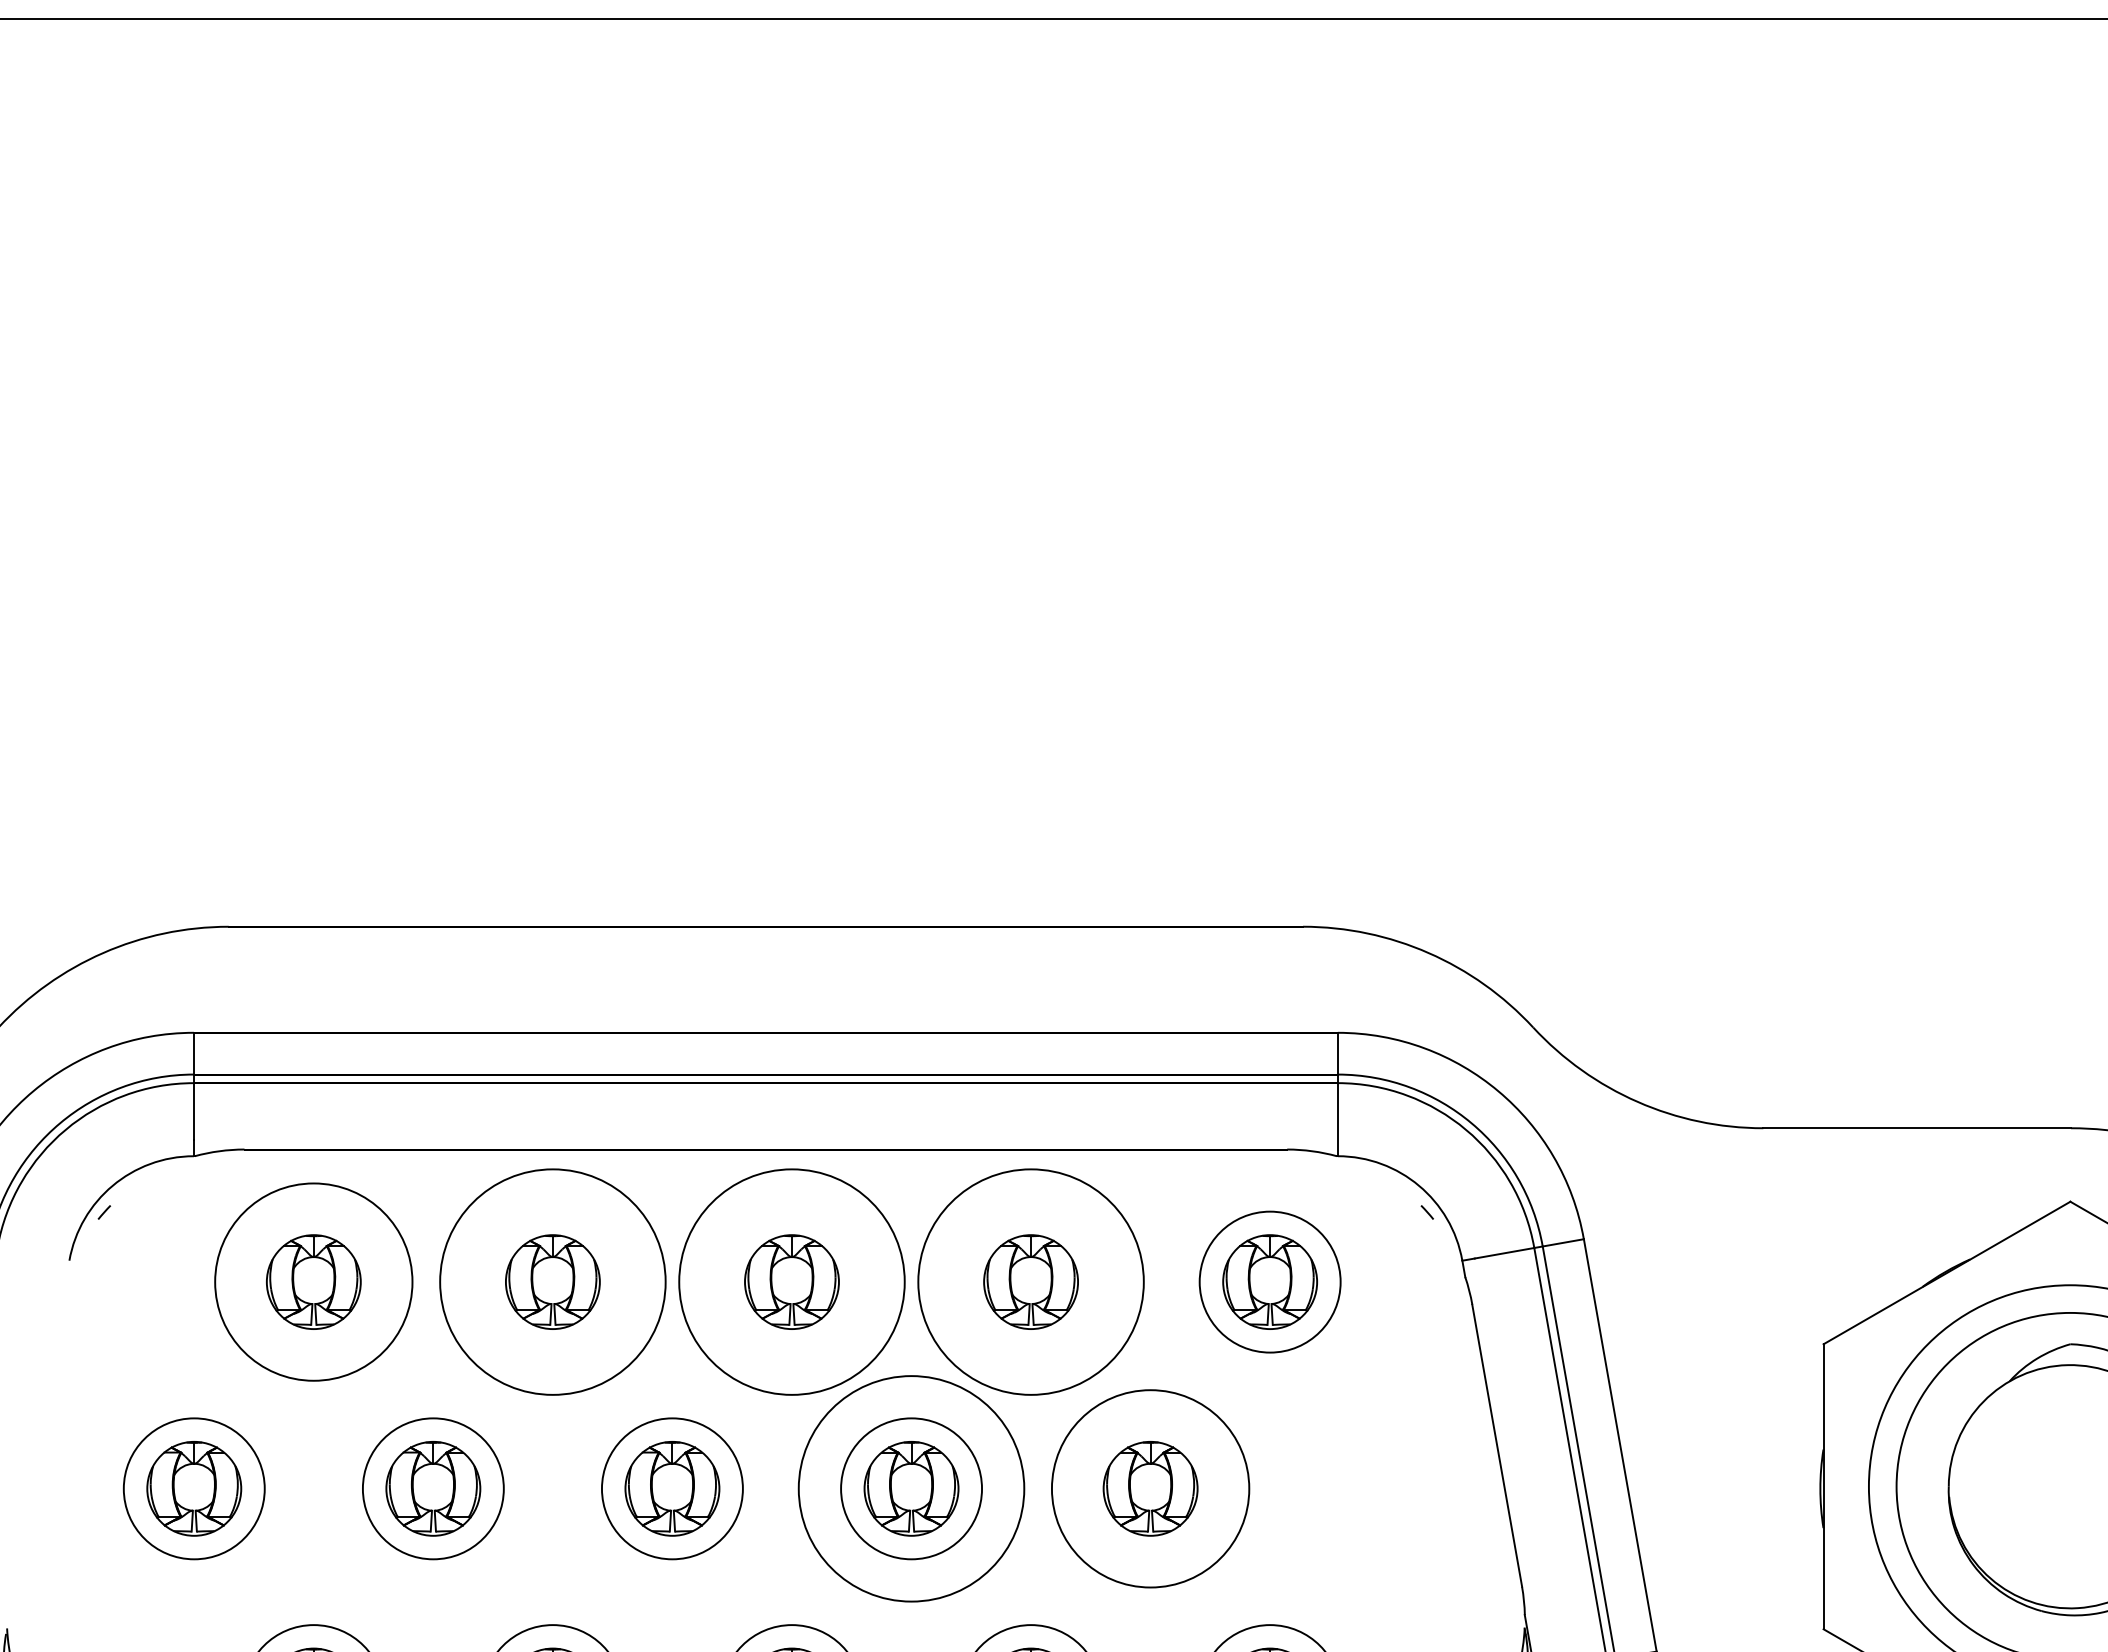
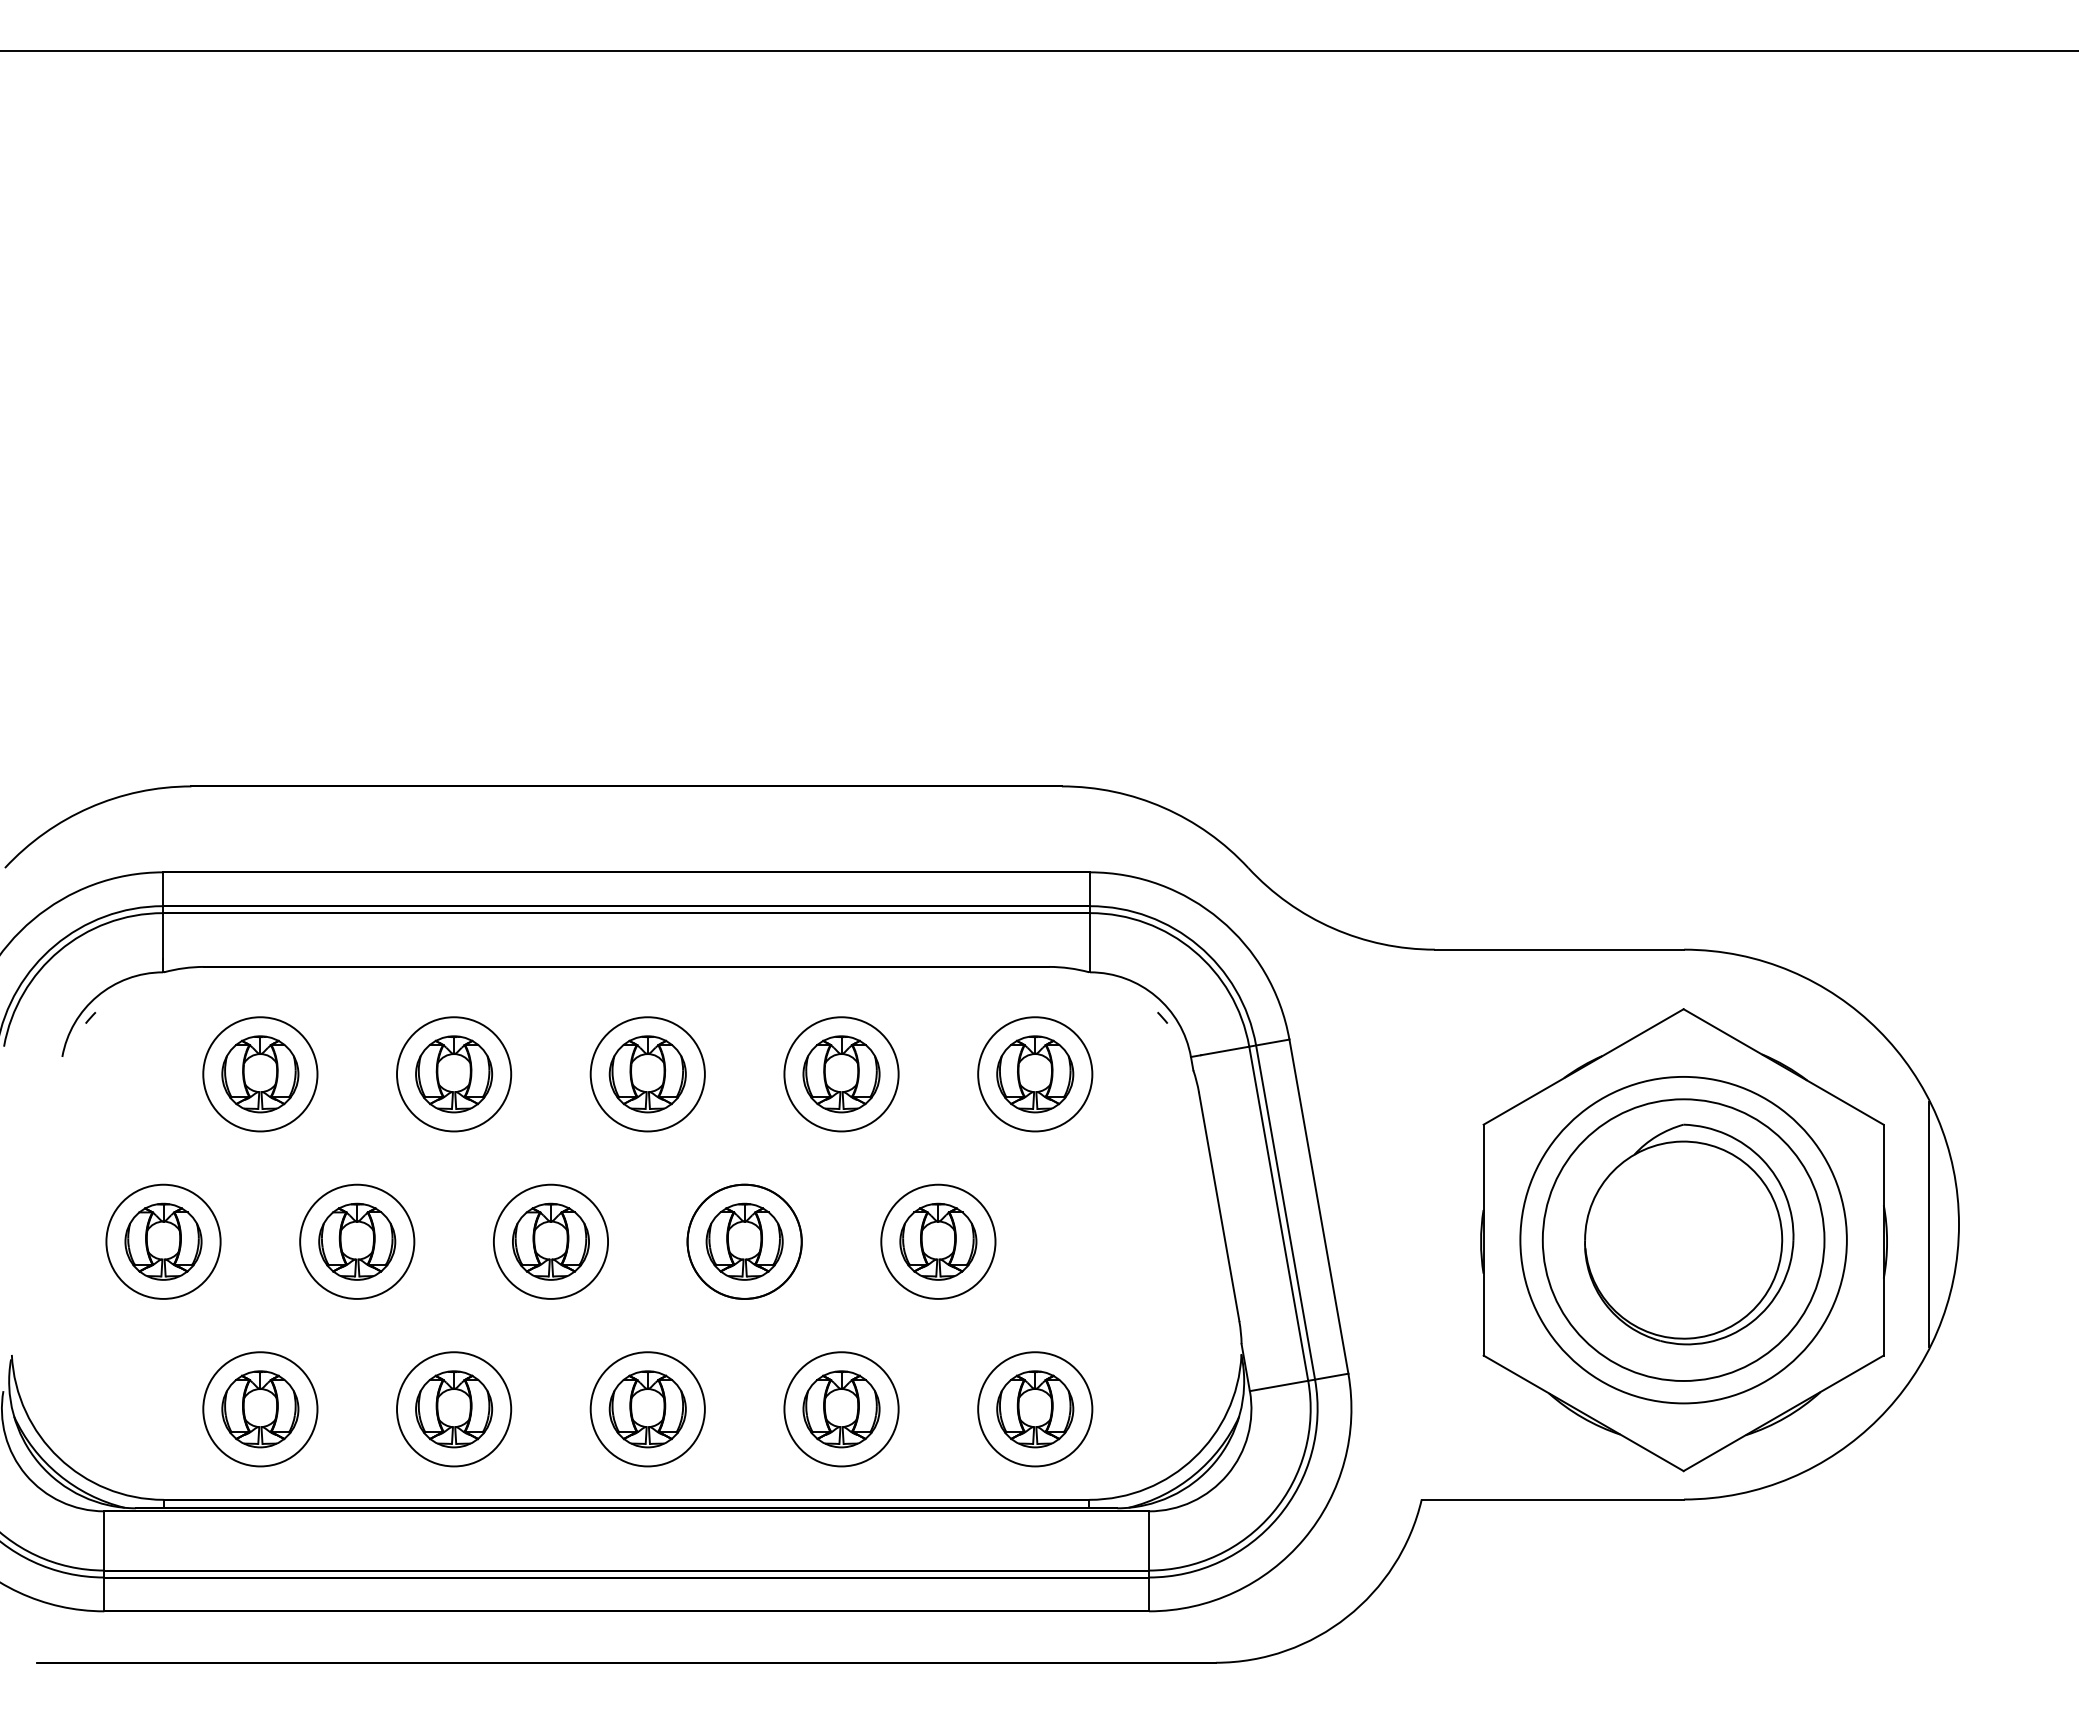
circle: (313, 1282) -> (260, 1074), size x0.71
circle: (553, 1282) -> (454, 1074), size x0.62
circle: (791, 1282) -> (647, 1074), size x0.62
circle: (1031, 1282) -> (841, 1074), size x0.62
circle: (911, 1488) -> (744, 1241), size x0.62
circle: (1150, 1488) -> (938, 1241), size x0.71

